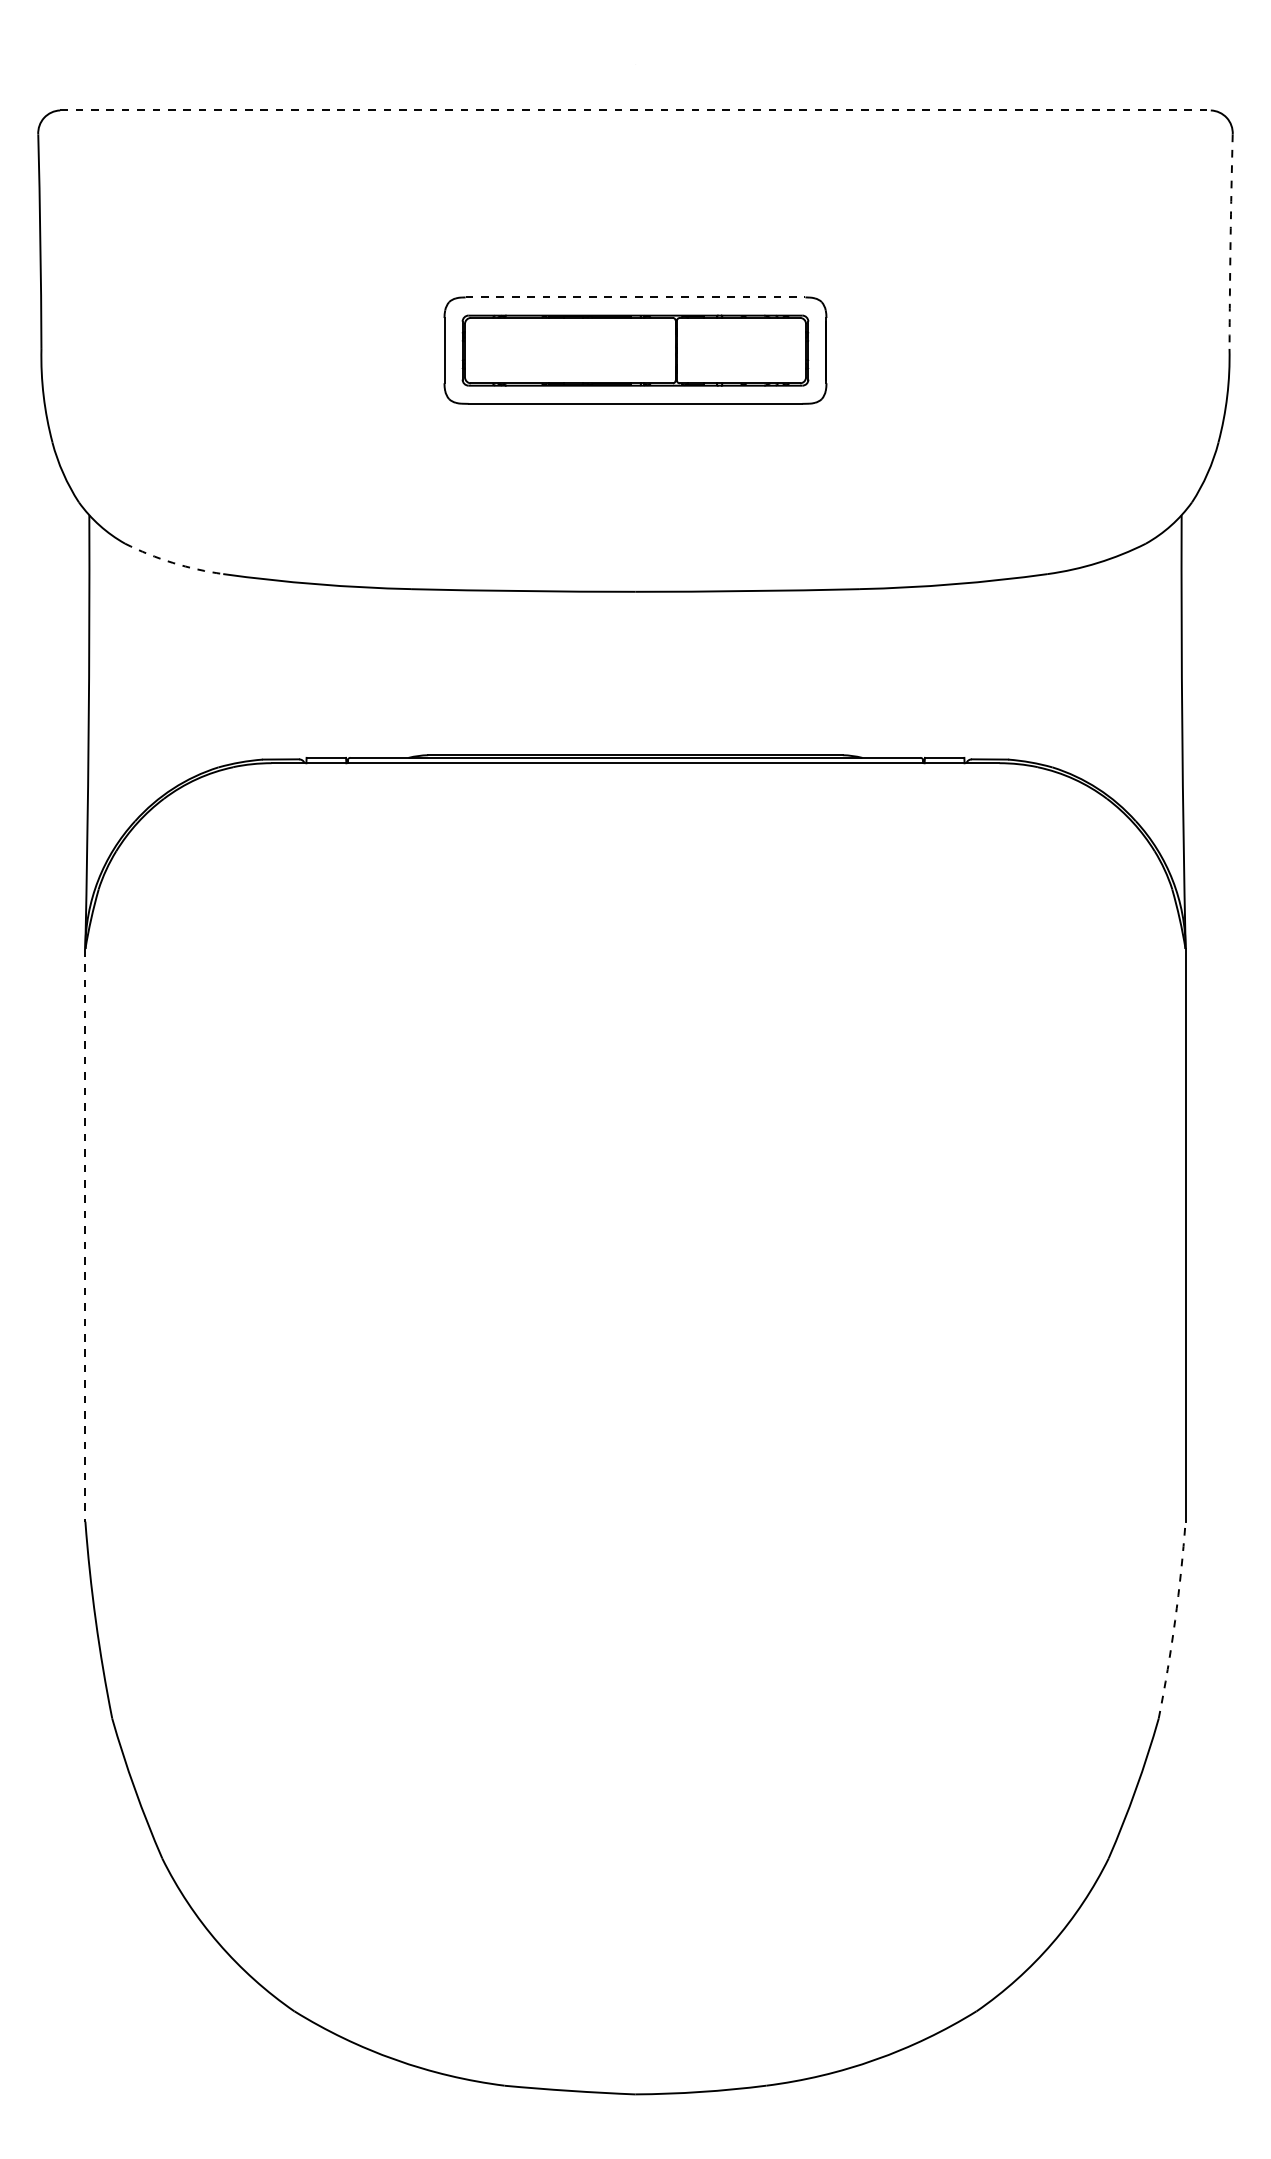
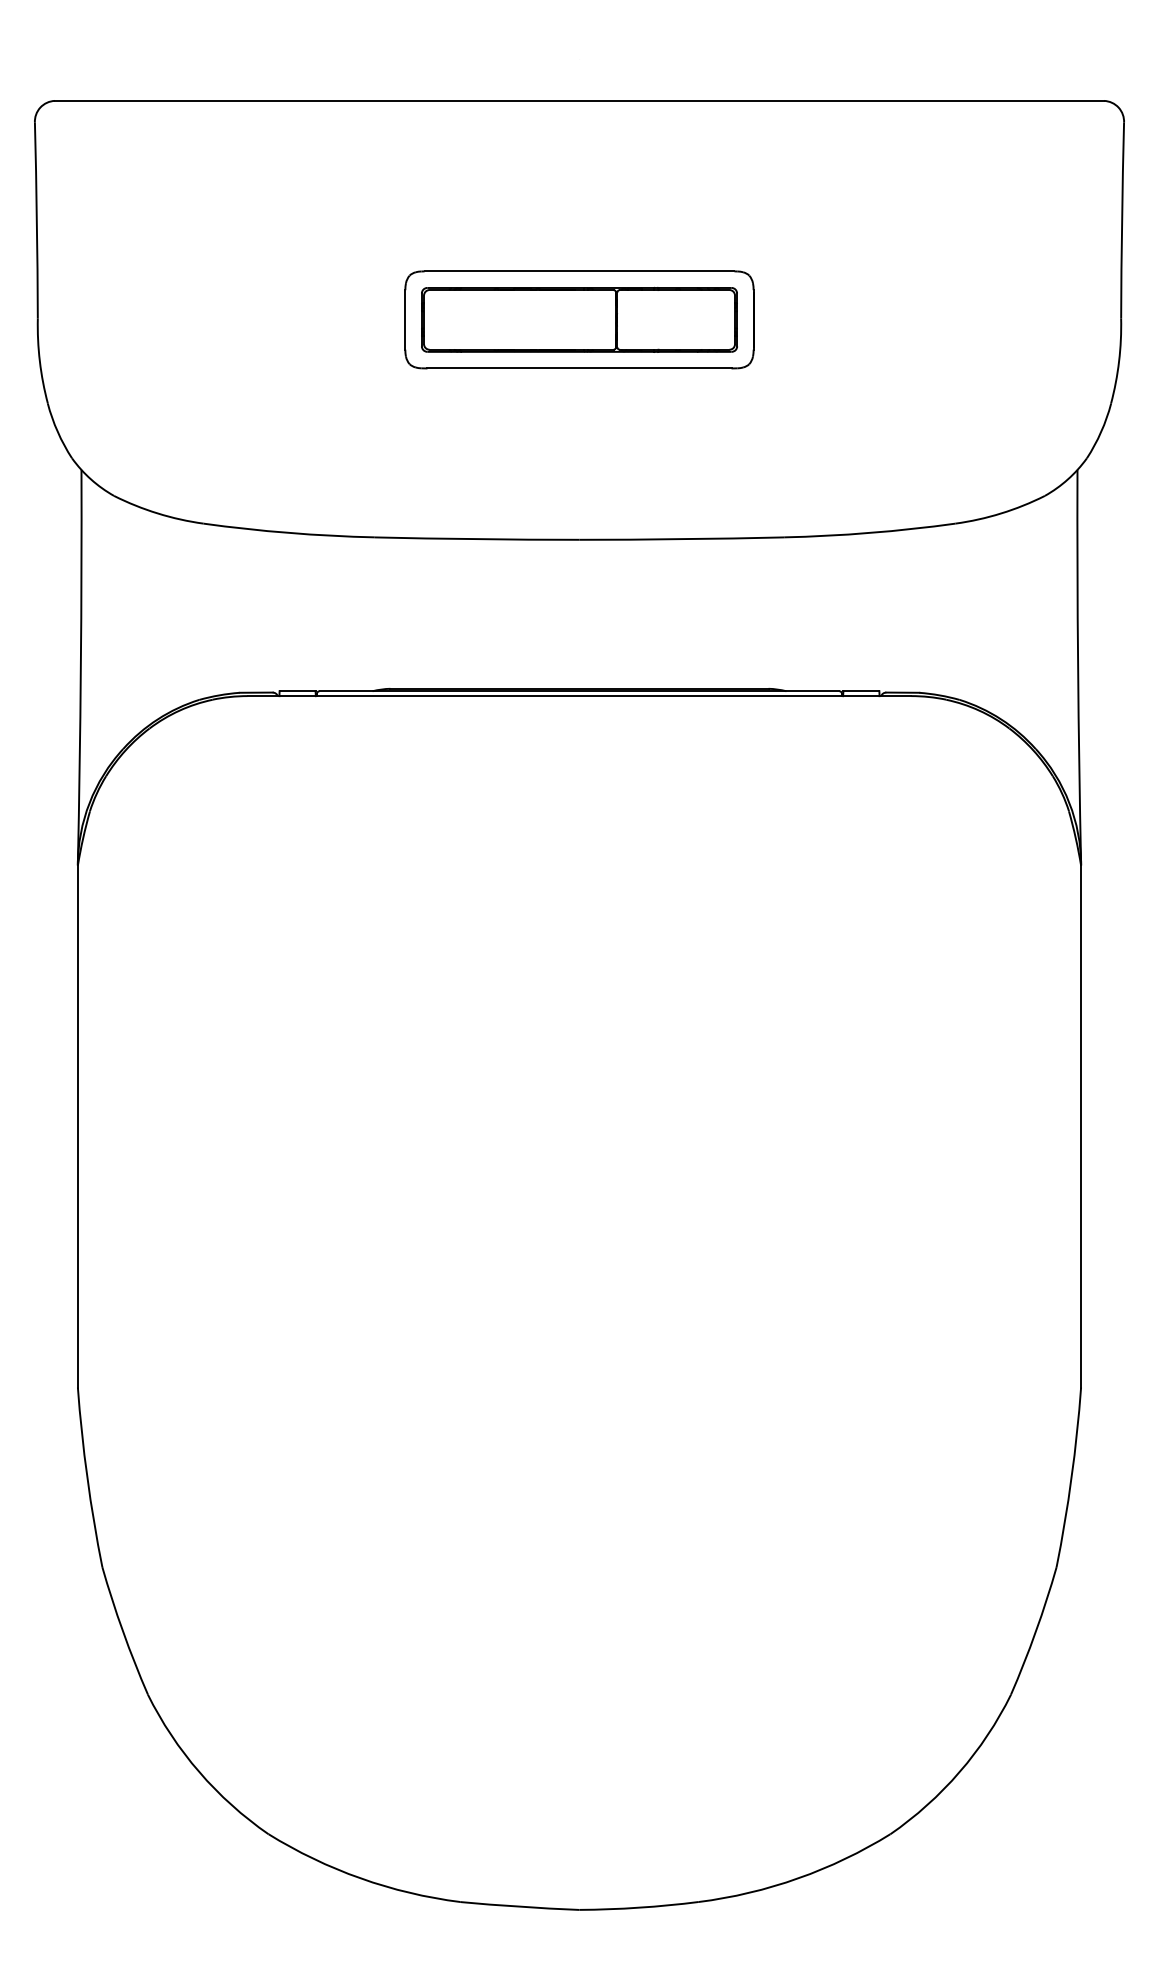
line: (635, 110) -> (579, 100), dashed -> solid
arc: (1231, 241) -> (1122, 220), dashed -> solid
line: (635, 297) -> (579, 271), dashed -> solid
arc: (172, 562) -> (157, 513), dashed -> solid
line: (84, 1236) -> (77, 1127), dashed -> solid
arc: (1175, 1620) -> (1071, 1477), dashed -> solid

